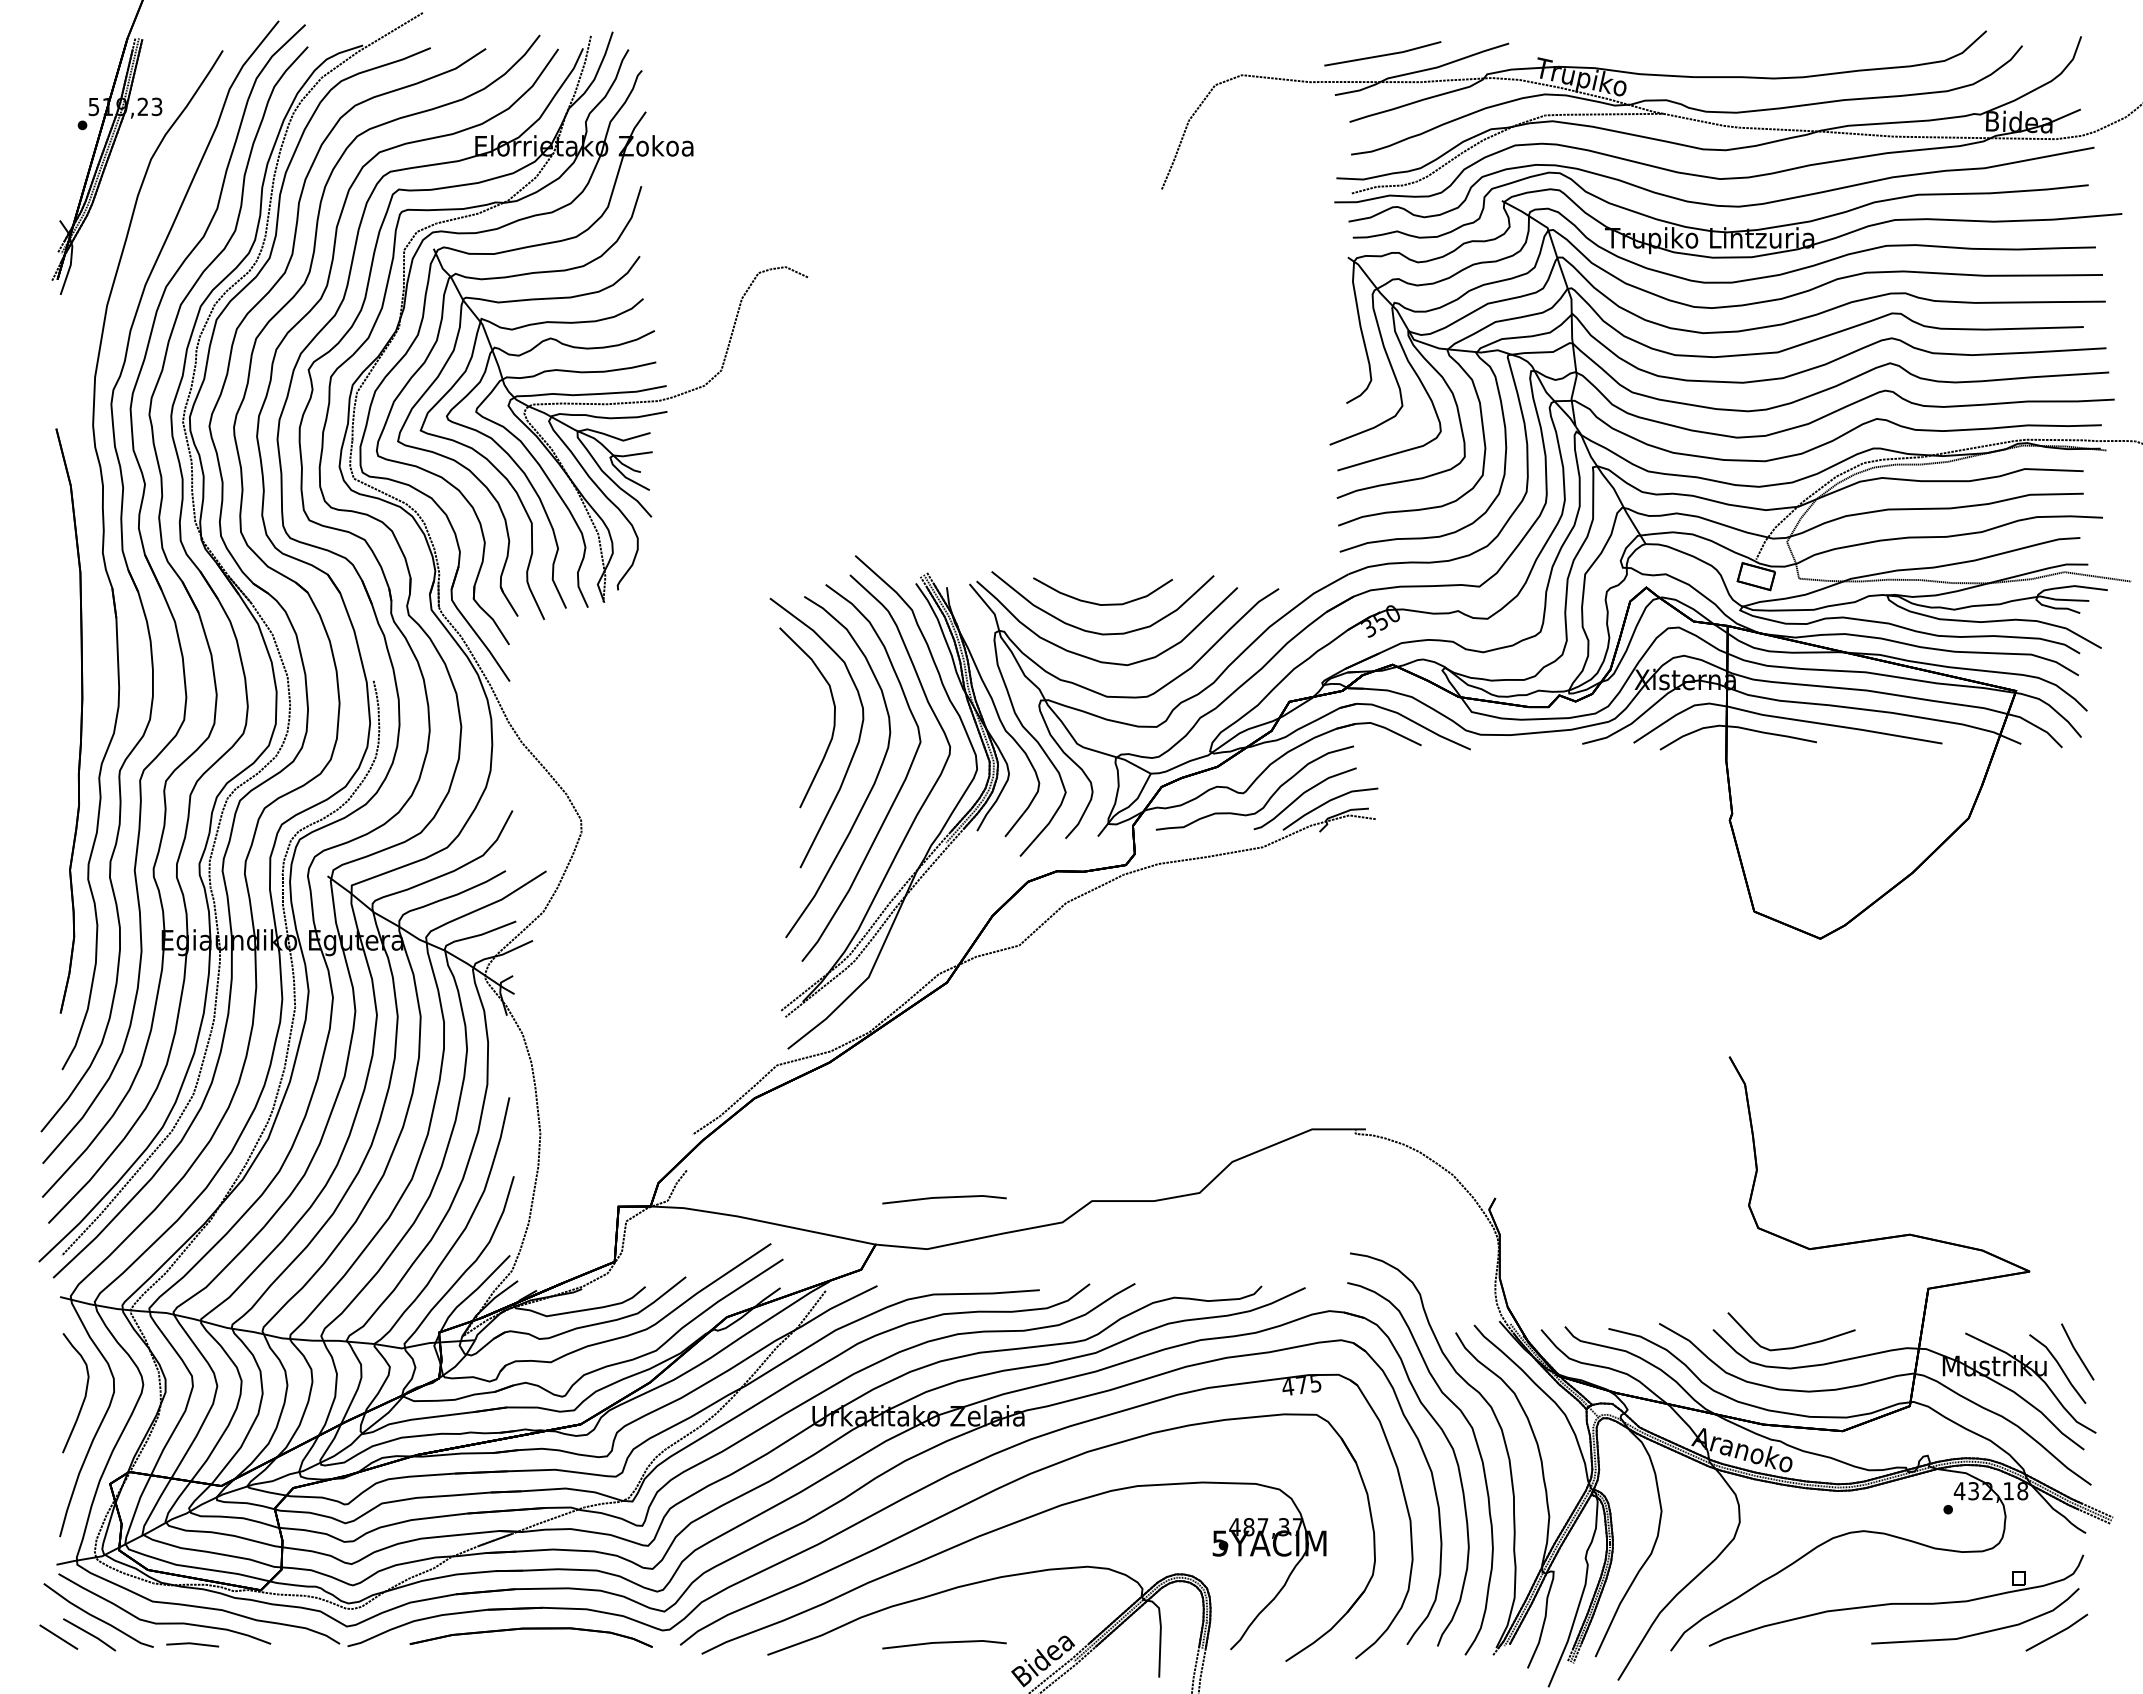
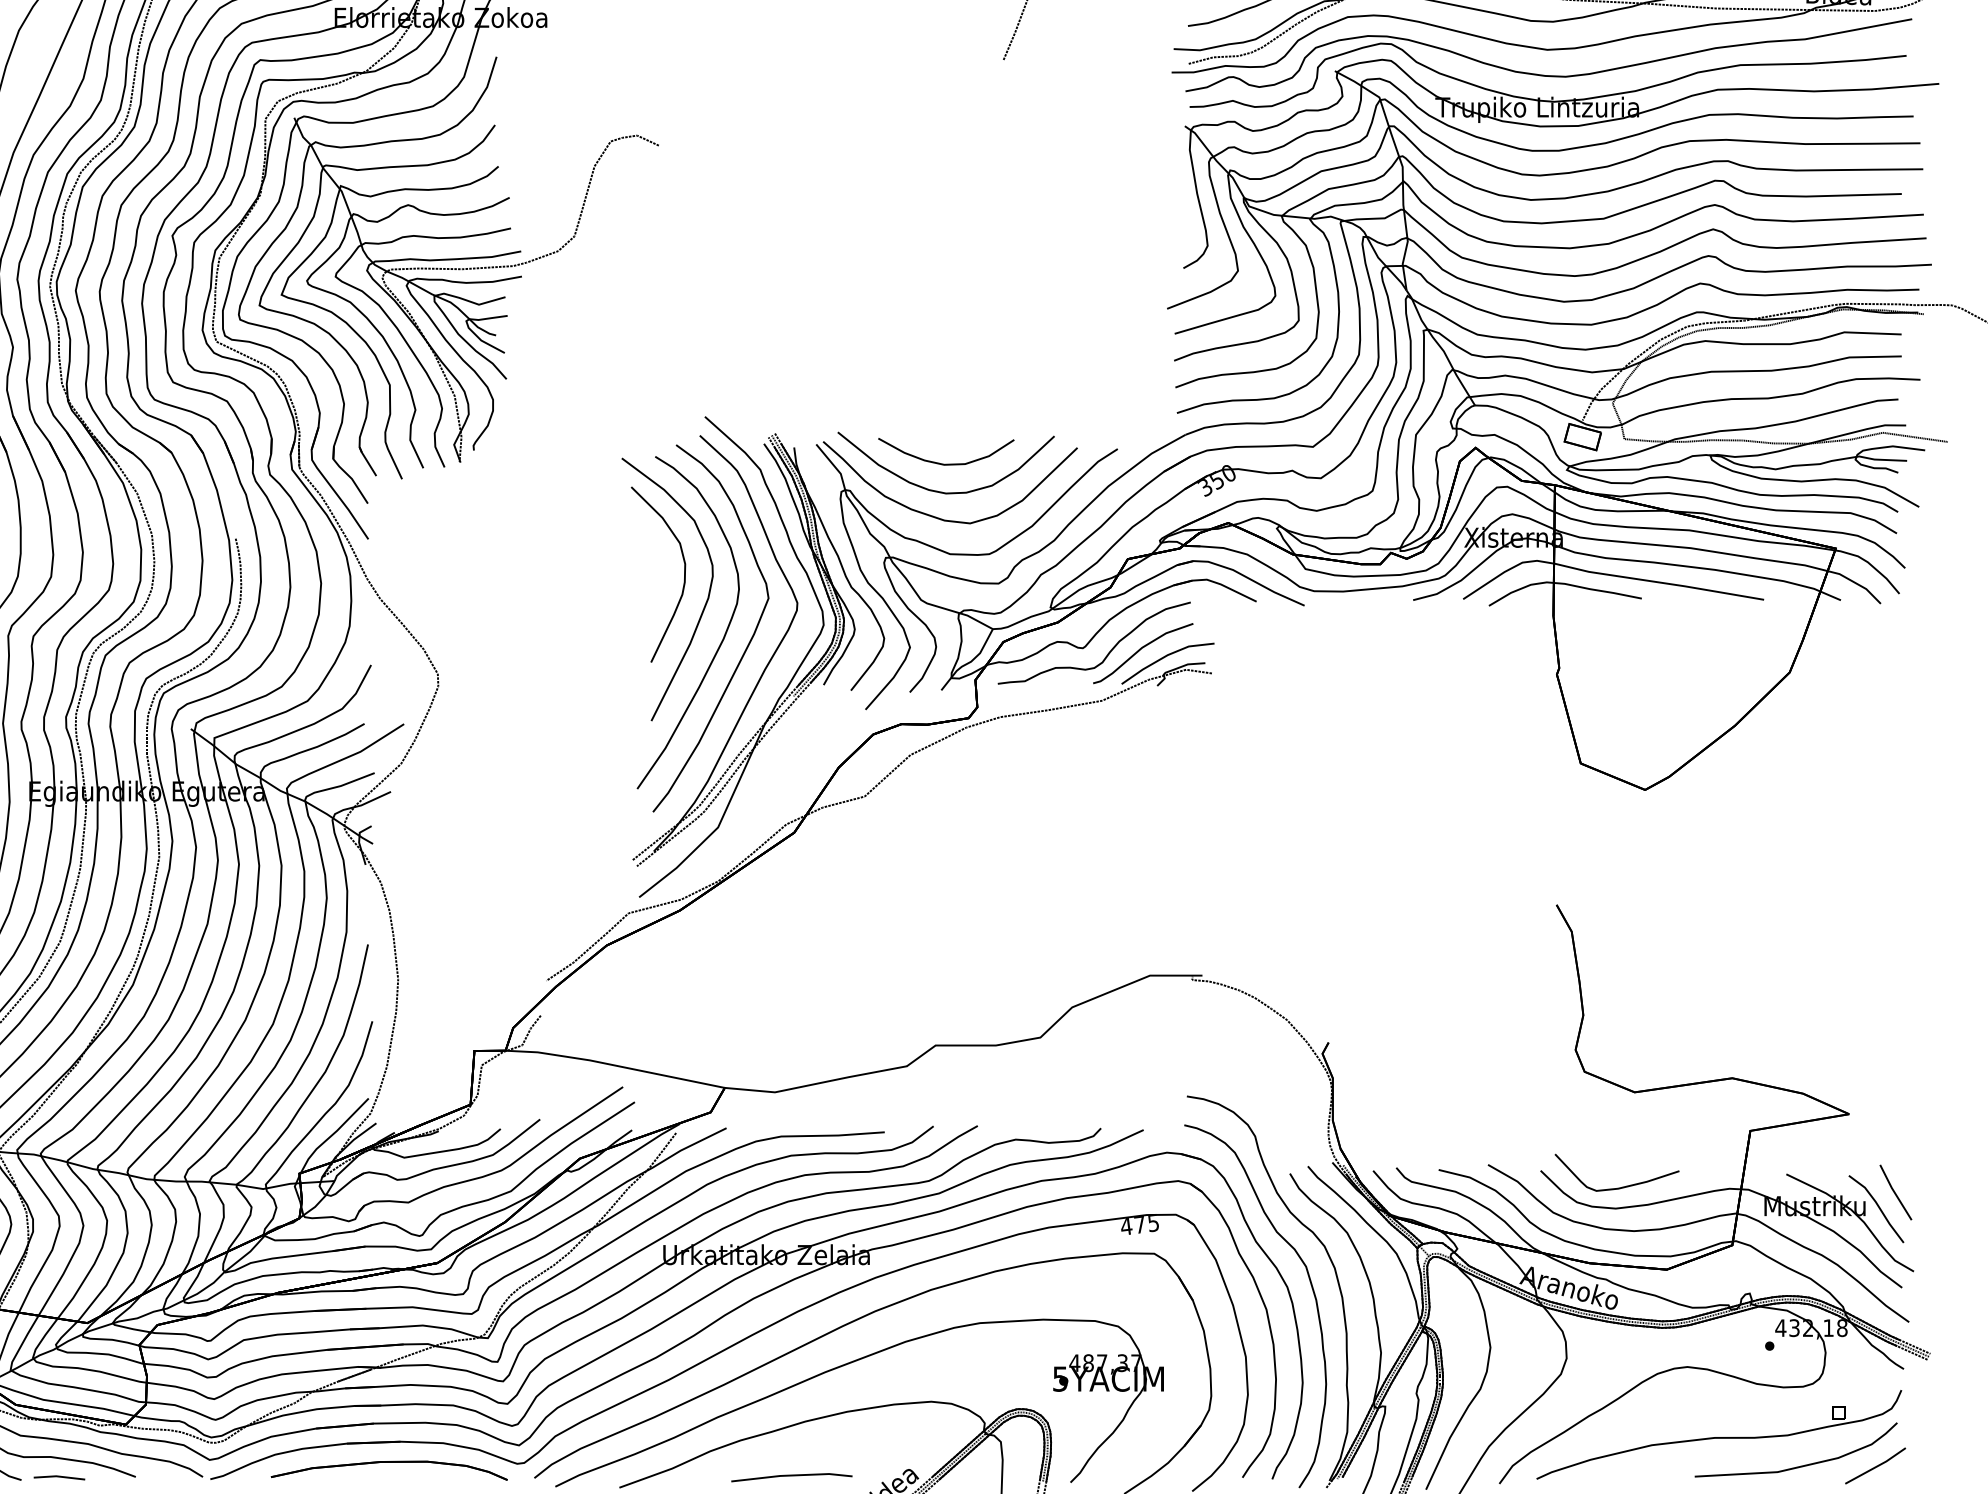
line: (944, 1198) -> (791, 1042), removed

